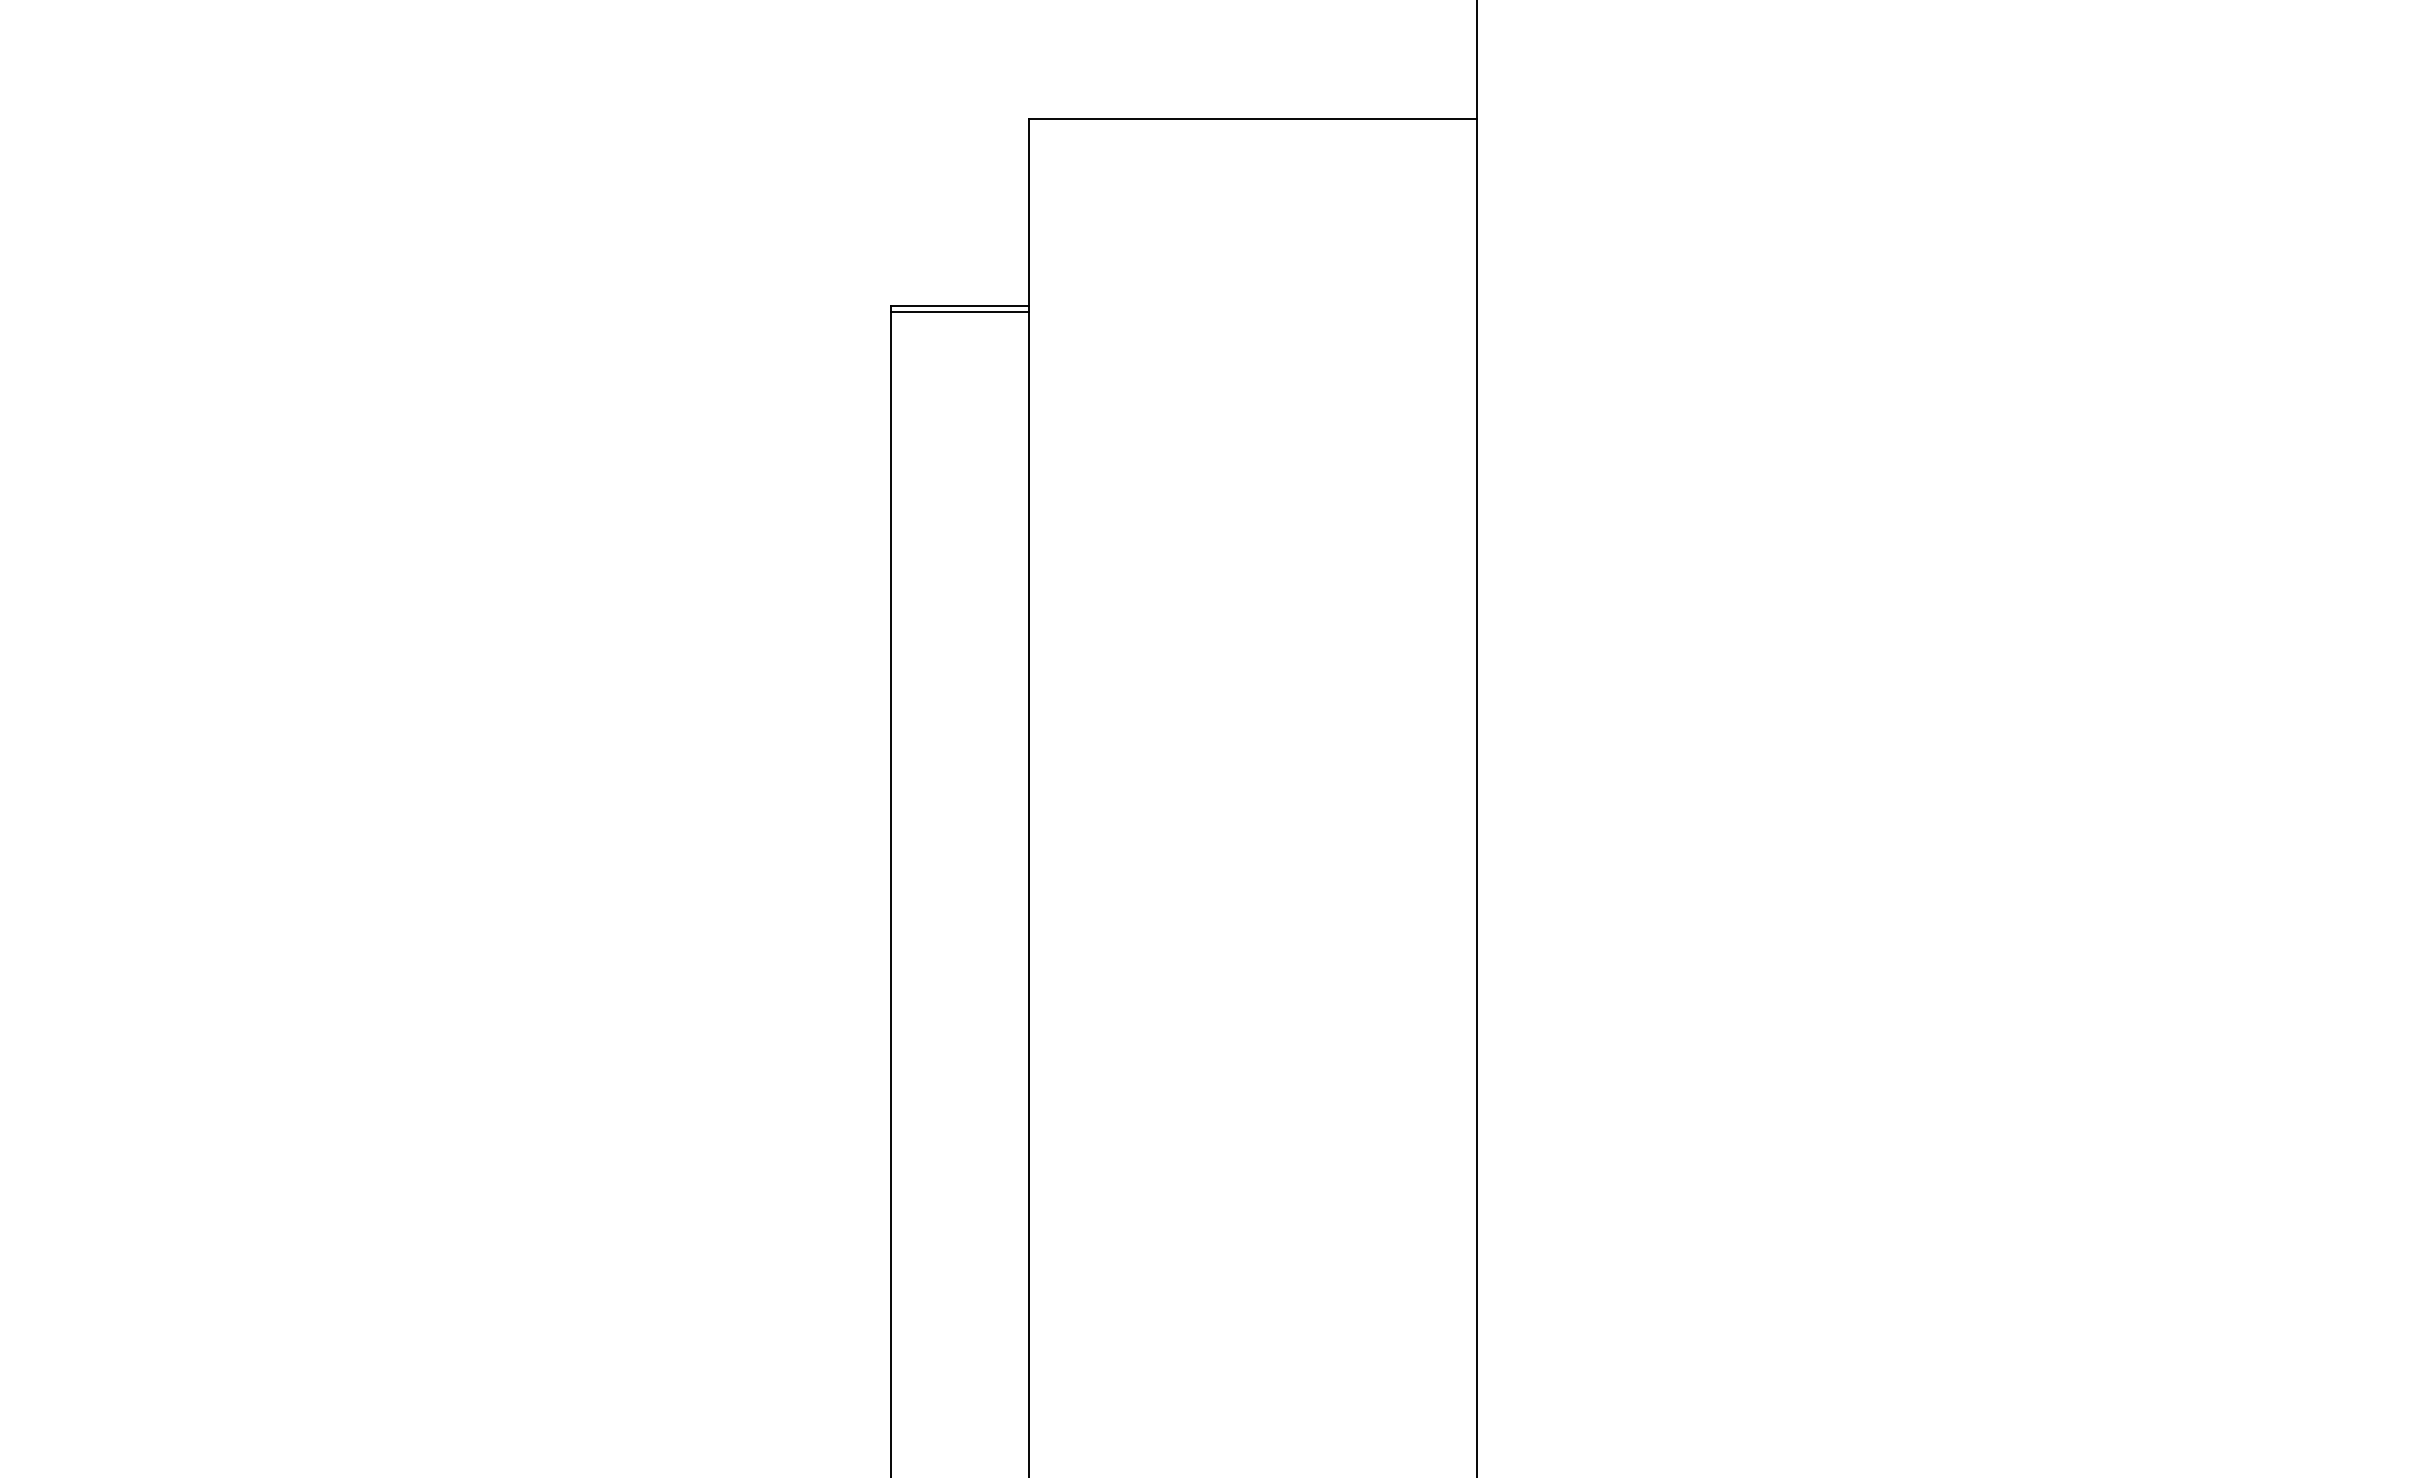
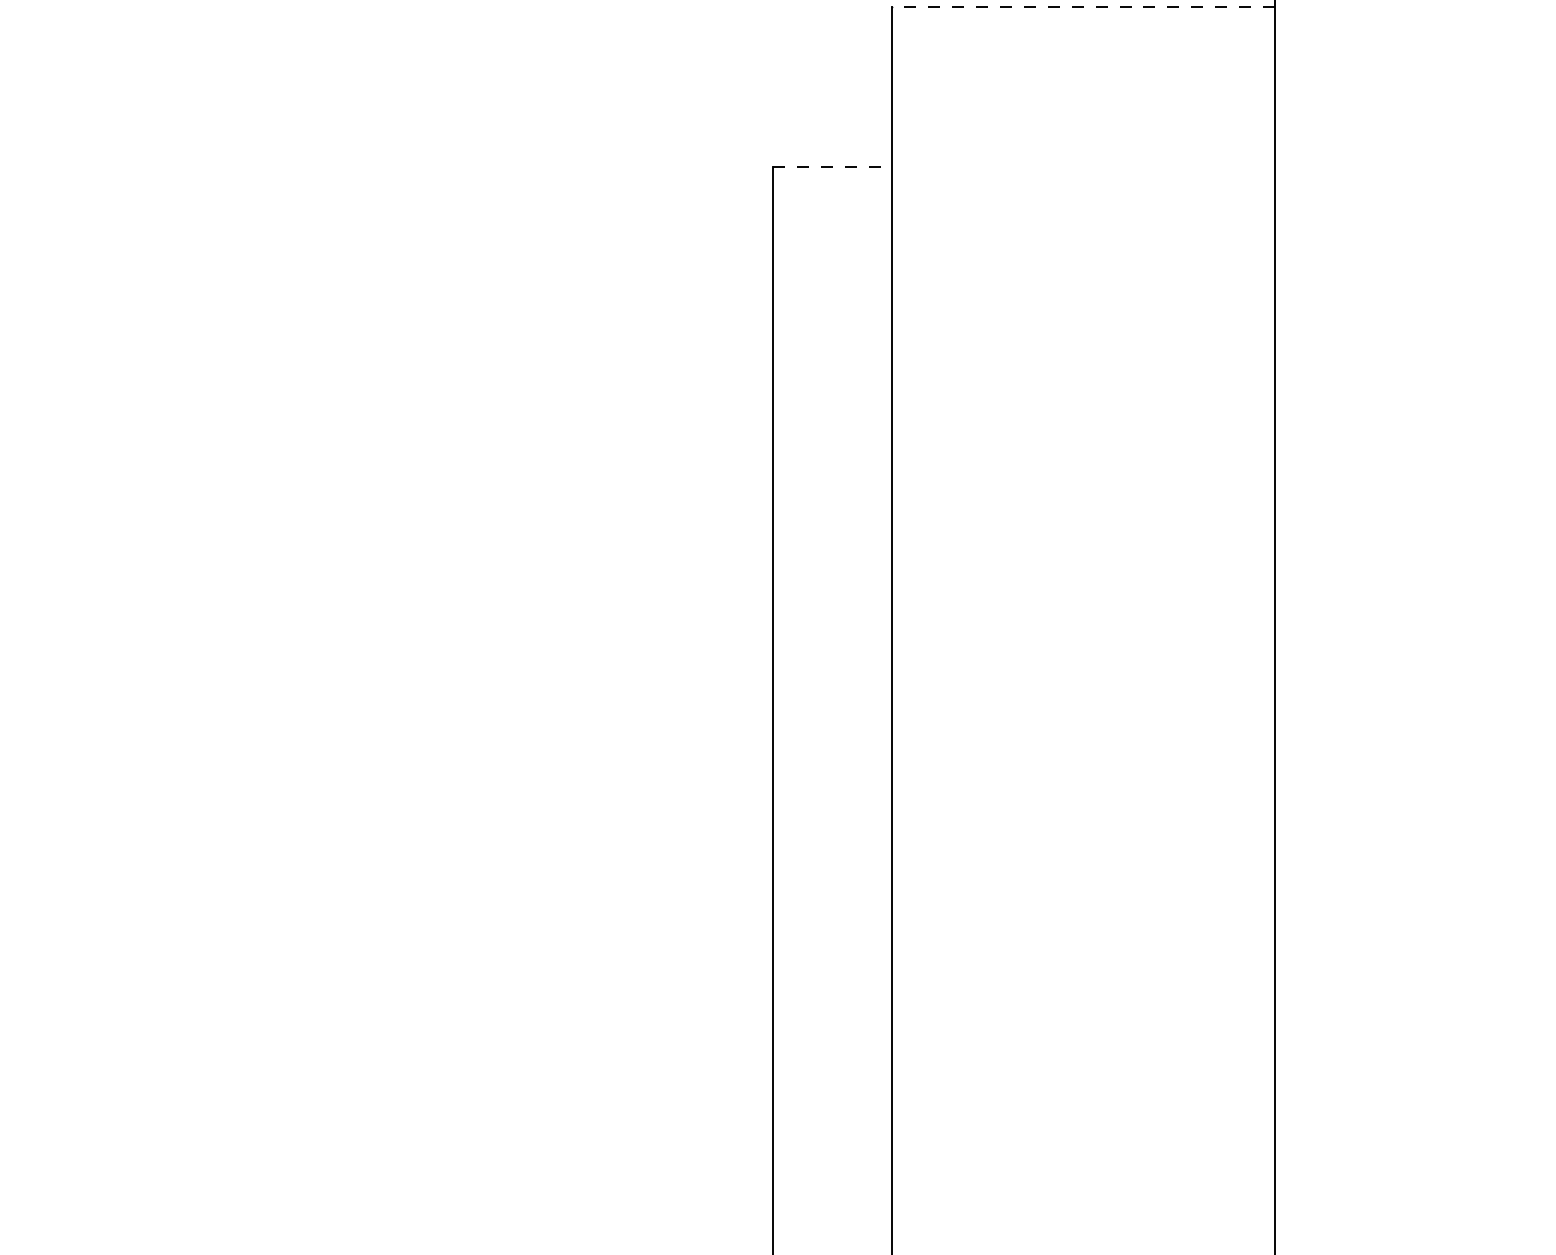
line: (1252, 118) -> (1082, 6), solid -> dashed
line: (960, 305) -> (832, 166), solid -> dashed
line: (959, 311) -> (831, 171), removed

